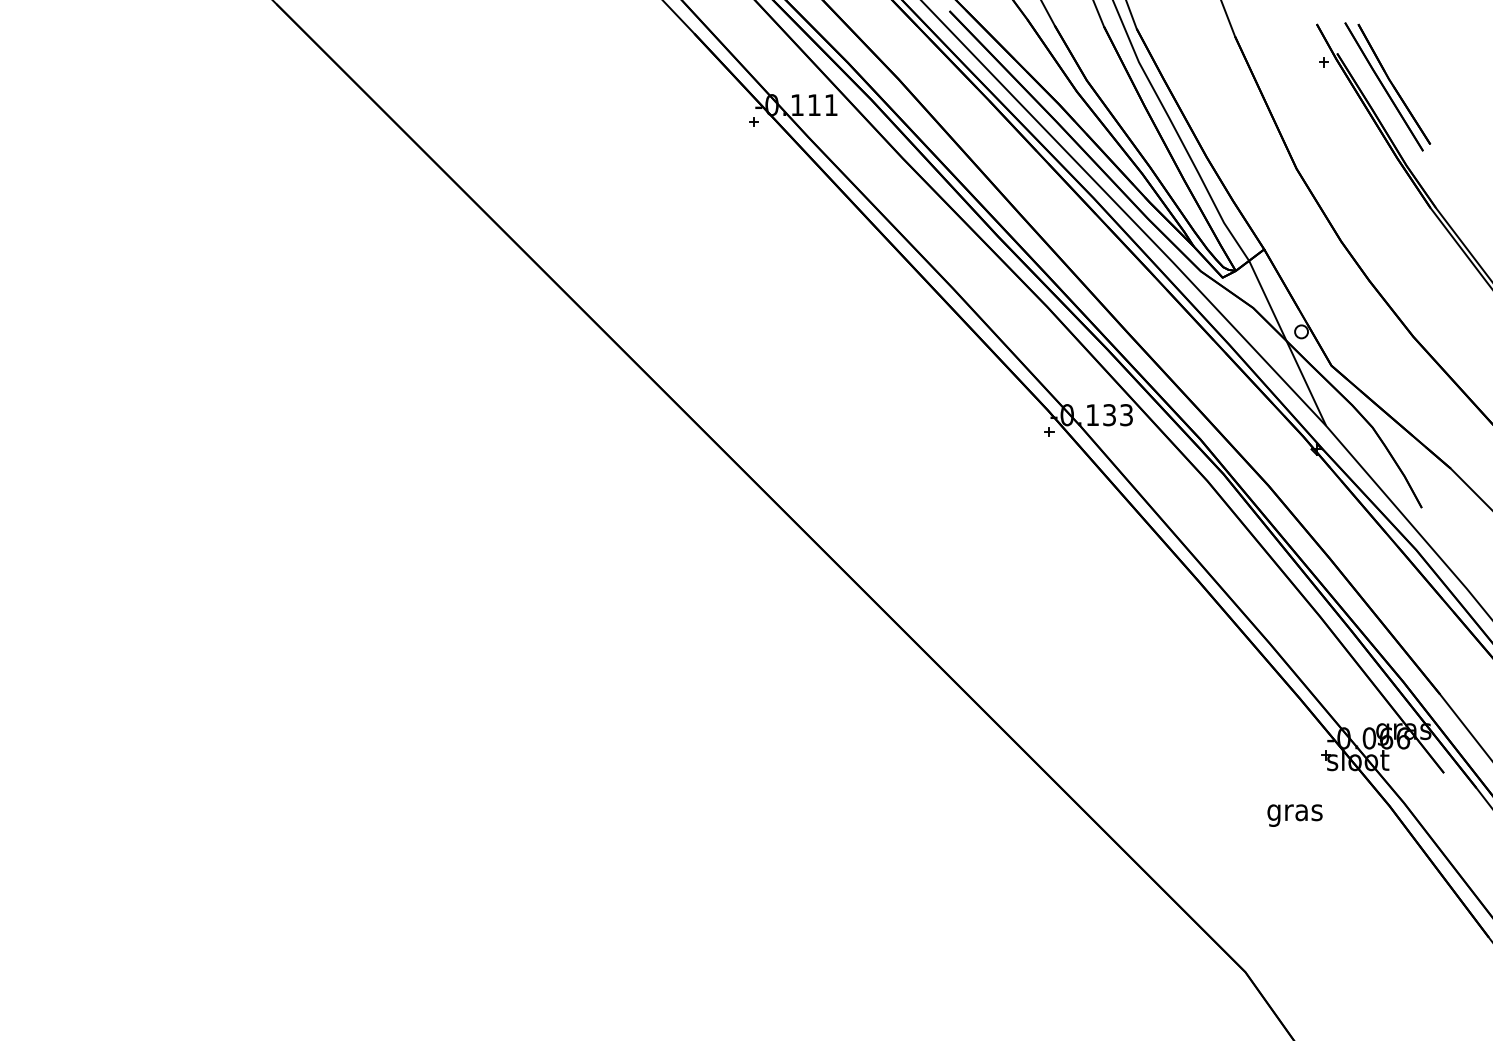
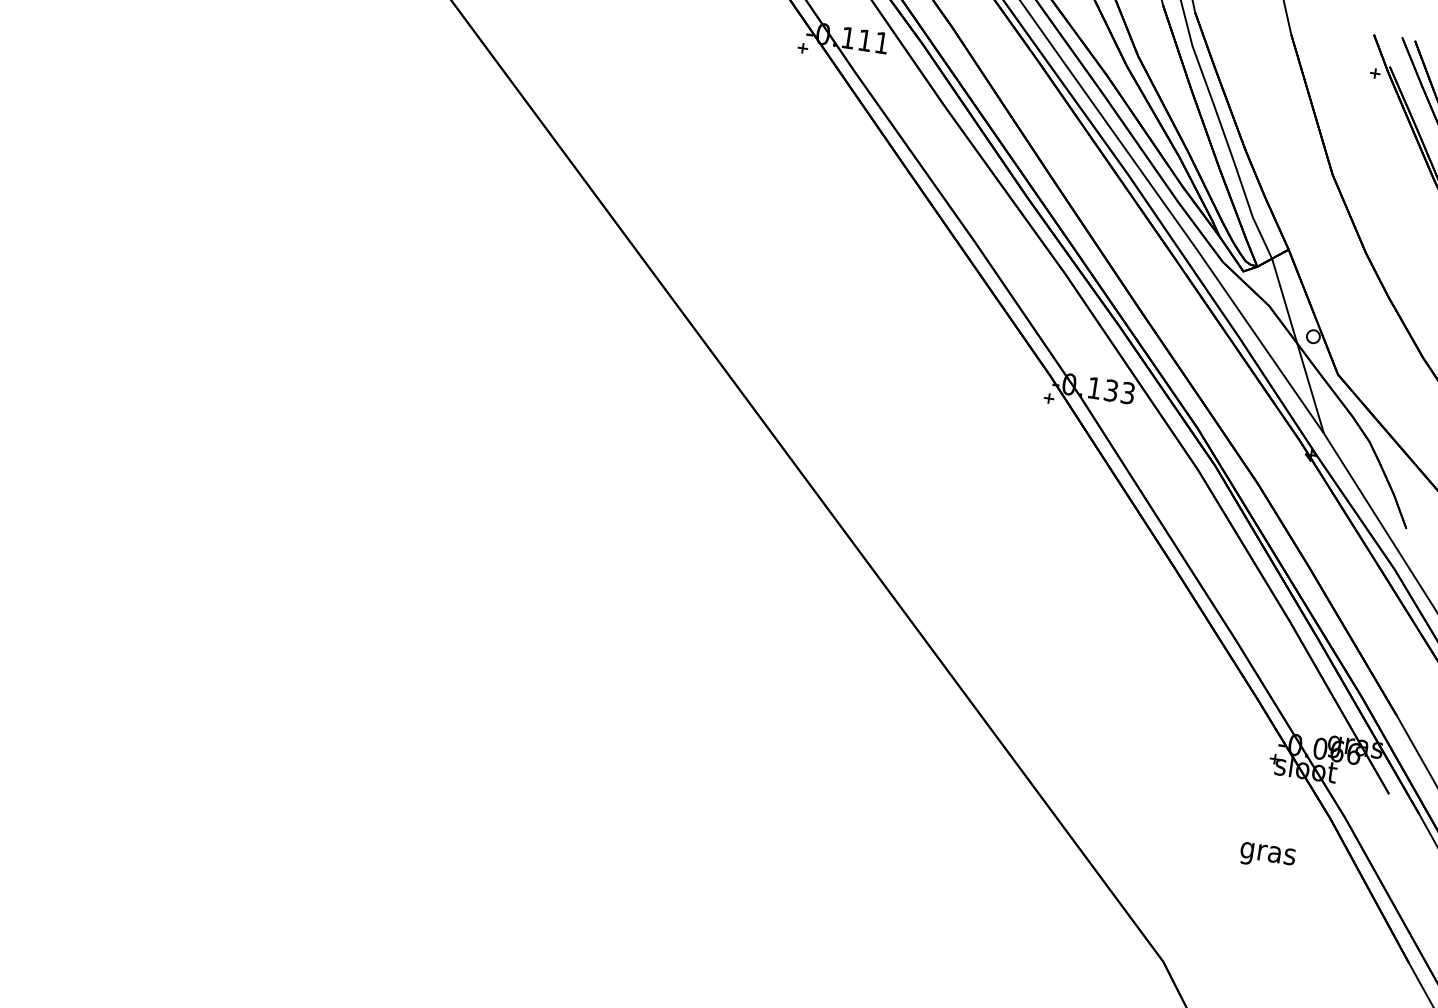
text: (1294, 815) -> (1267, 856), moved

